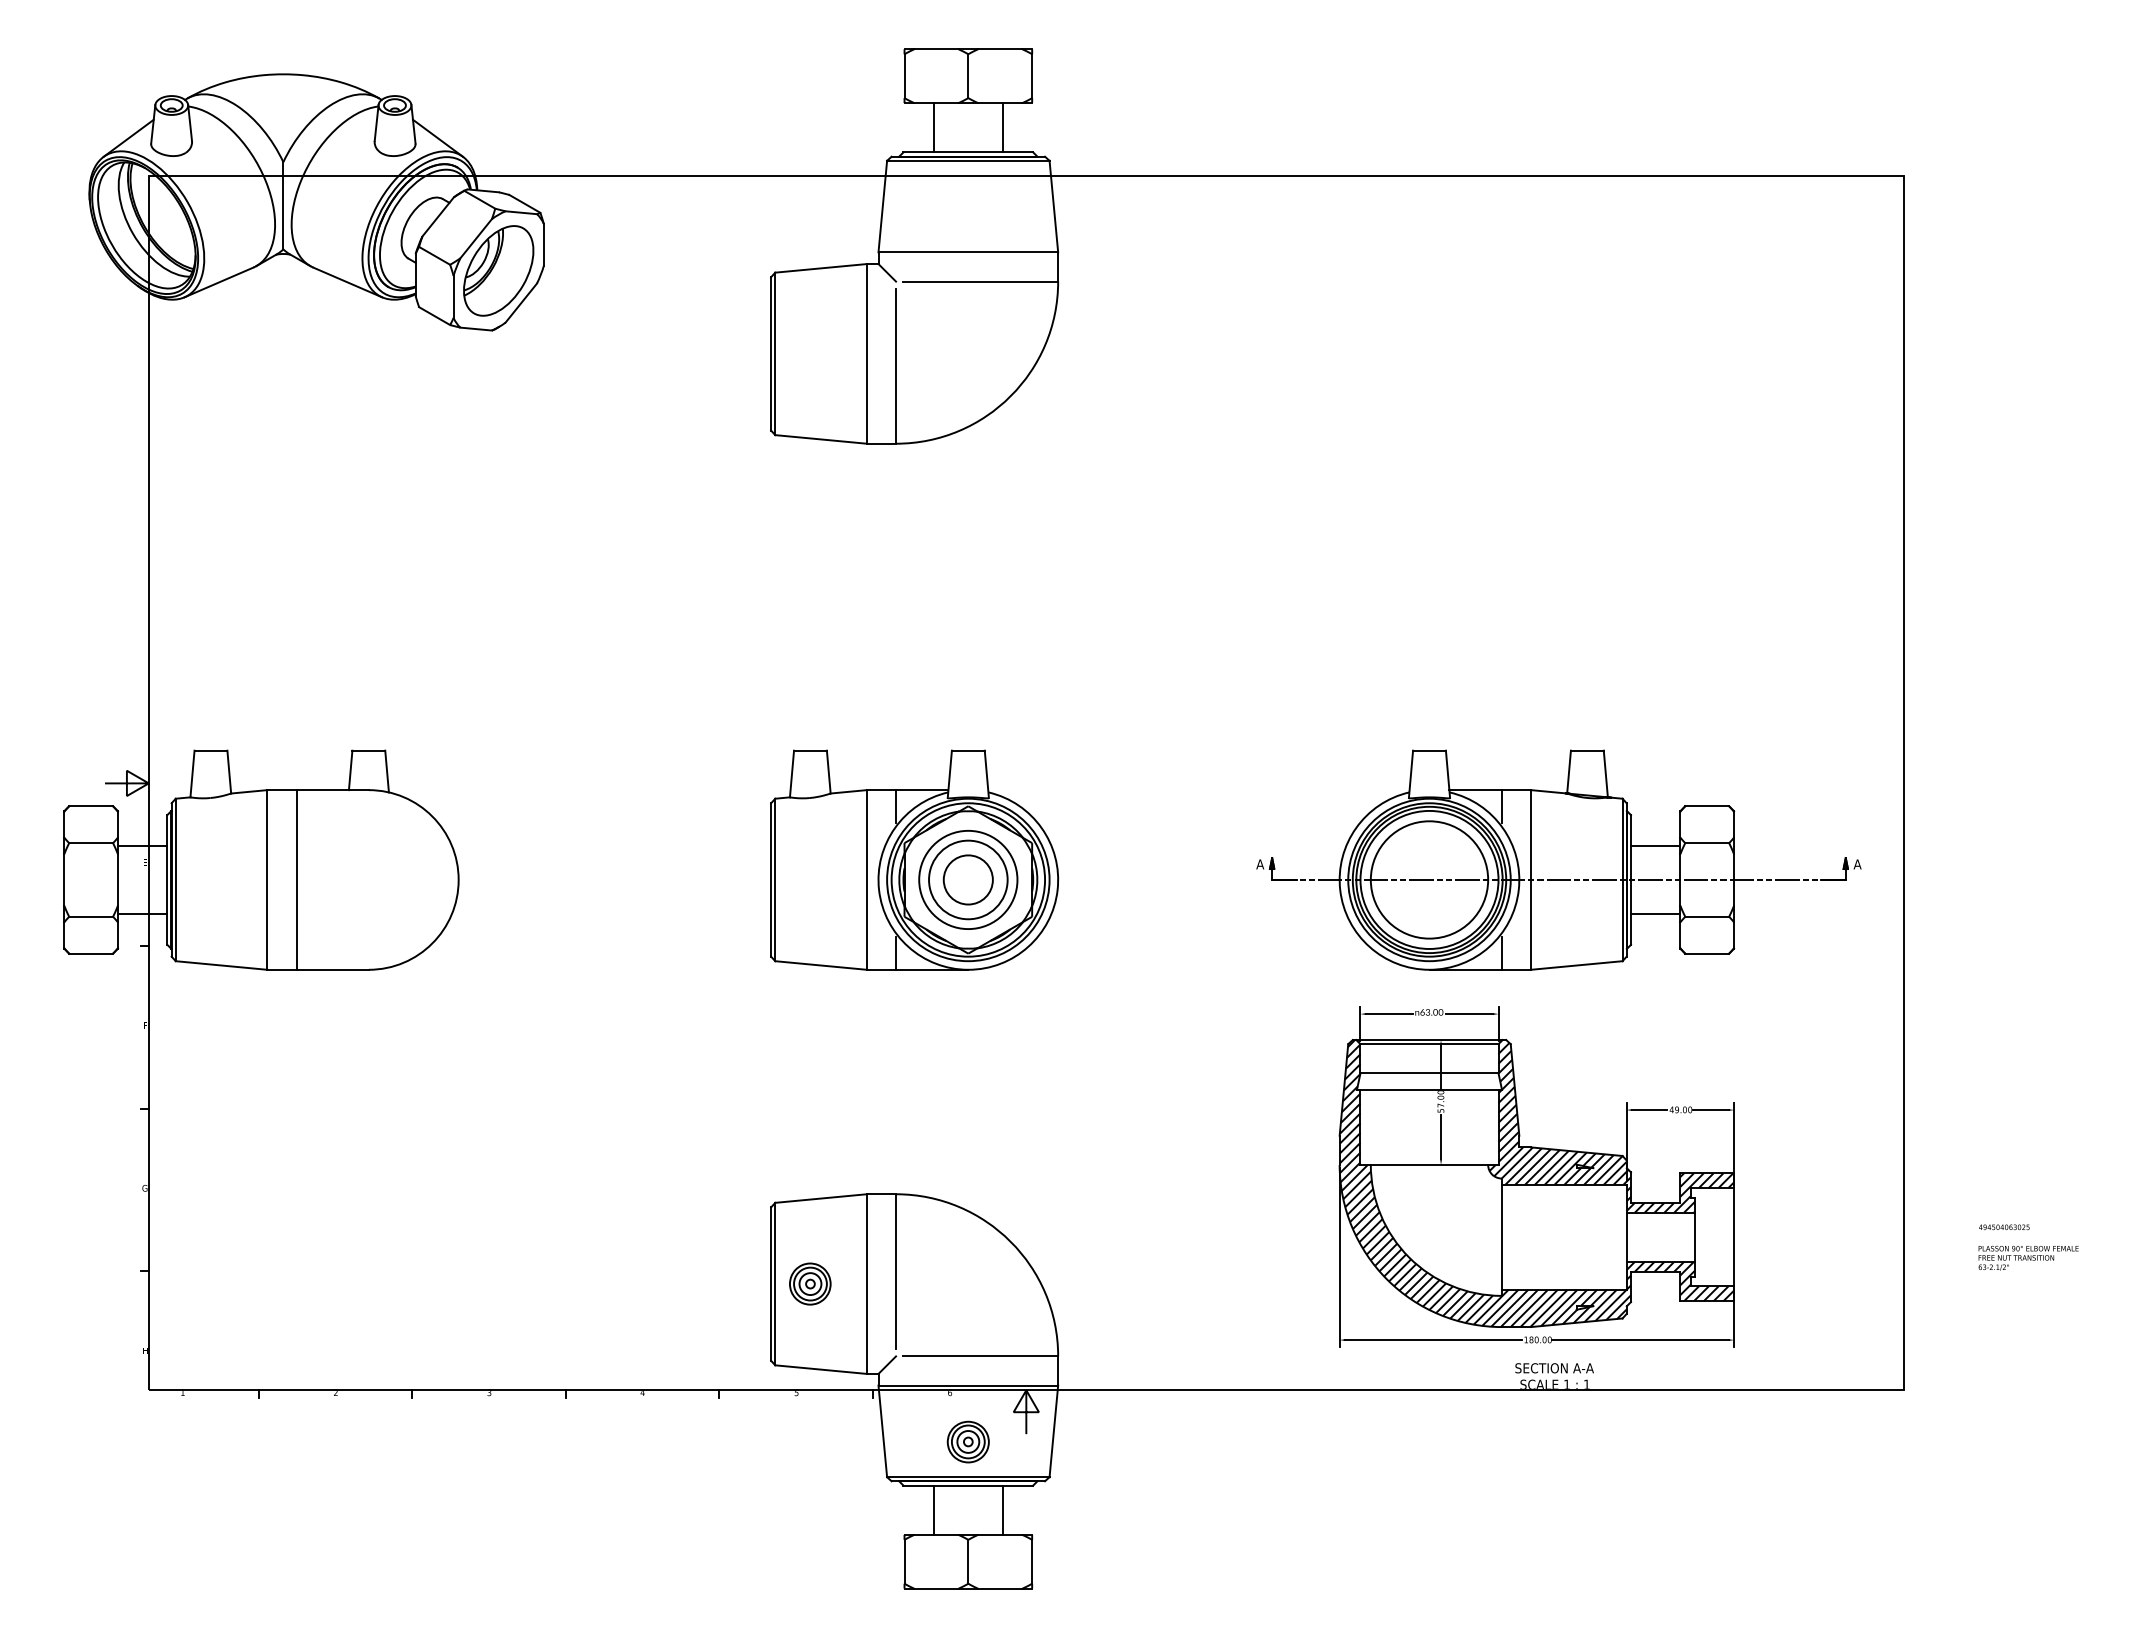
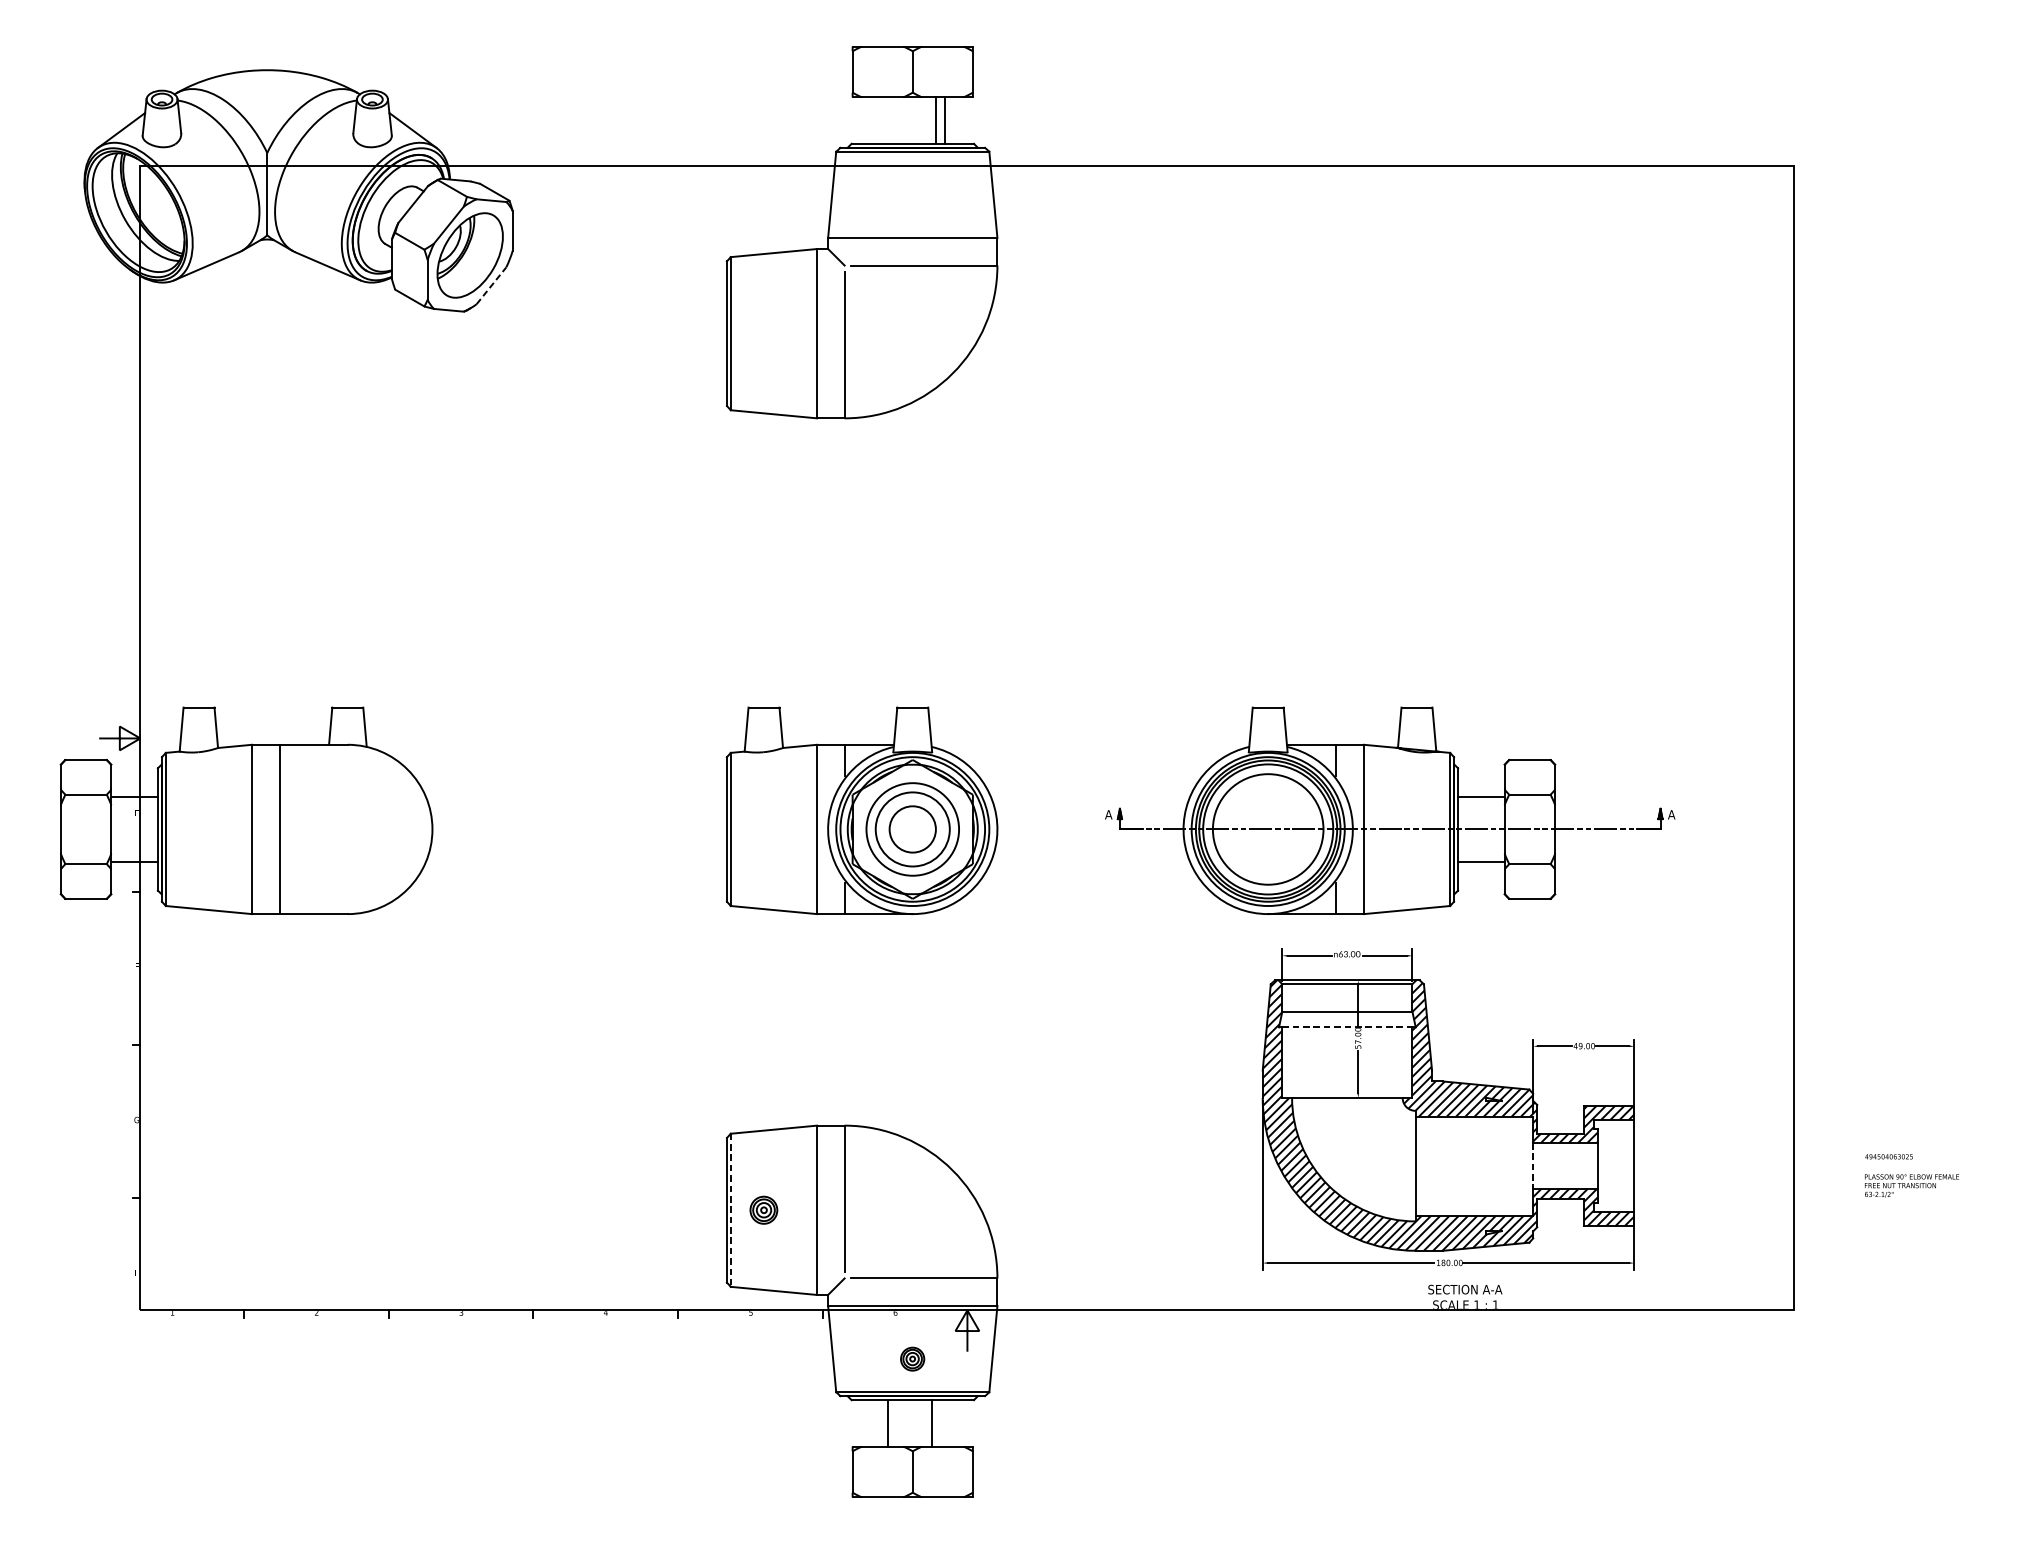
line: (933, 127) -> (935, 120), moved
line: (521, 302) -> (491, 285), solid -> dashed
part: (1558, 859) -> (1389, 810), moved
line: (1429, 1089) -> (1347, 1026), solid -> dashed
line: (1626, 1237) -> (1533, 1166), solid -> dashed
part: (810, 1283) -> (764, 1209), size x0.7
line: (775, 1284) -> (731, 1210), solid -> dashed
part: (967, 1441) -> (911, 1358), size x0.6
line: (933, 1509) -> (931, 1422), moved
line: (1002, 1509) -> (887, 1422), moved

